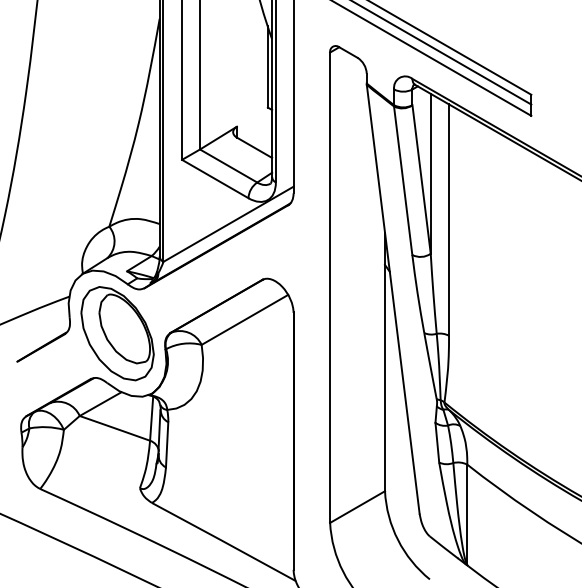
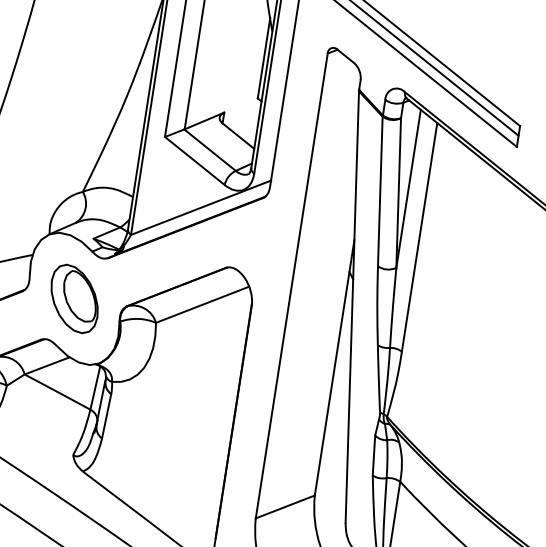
part: (117, 333) -> (74, 298), size x0.7

